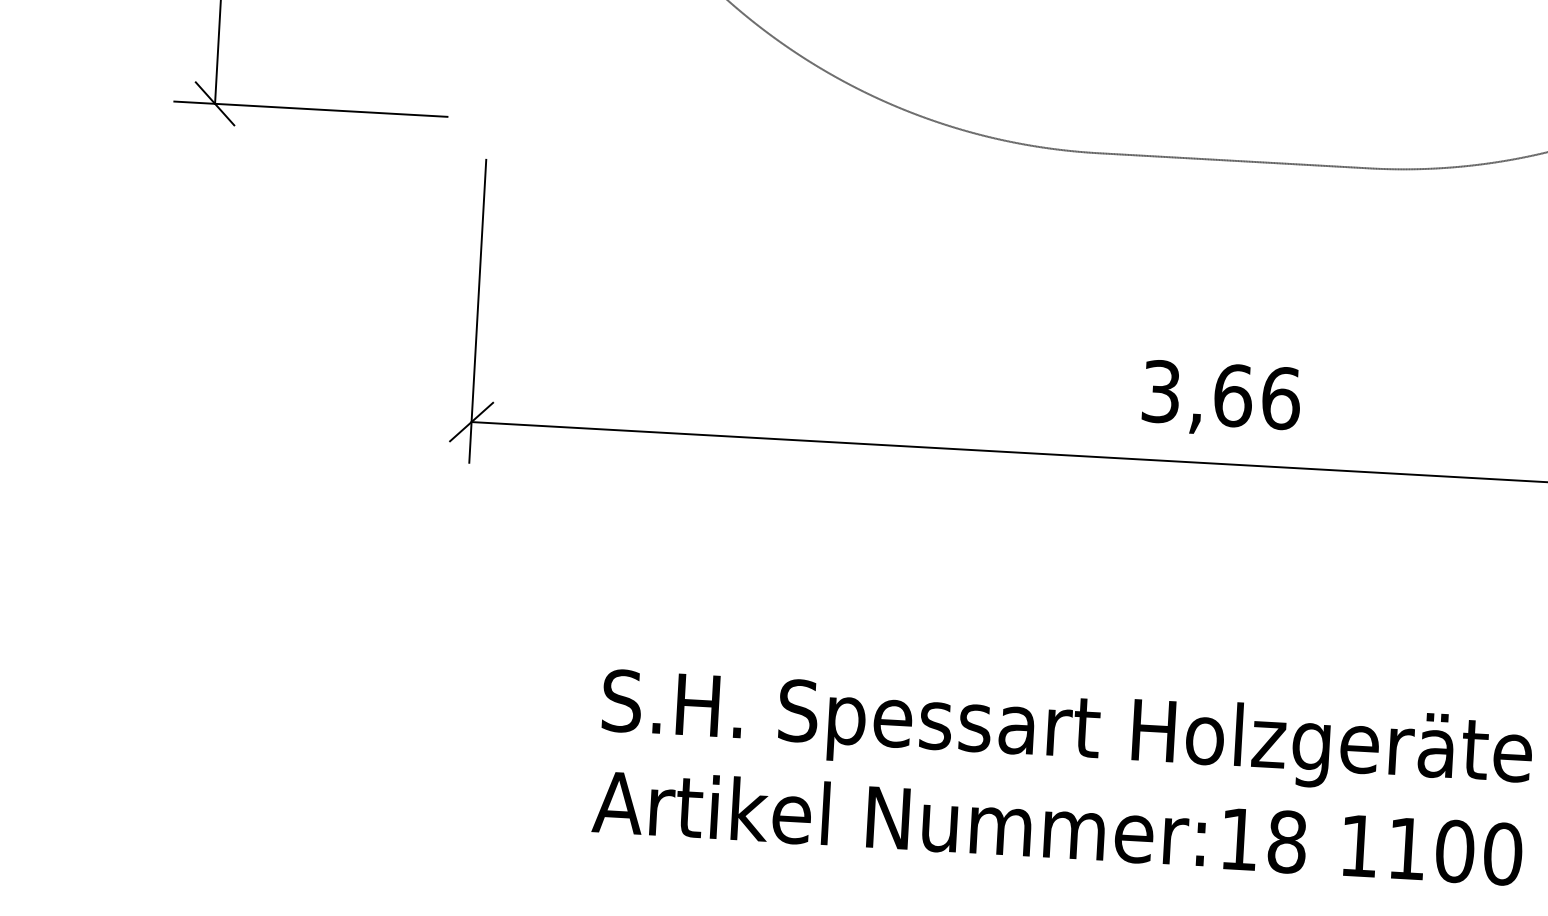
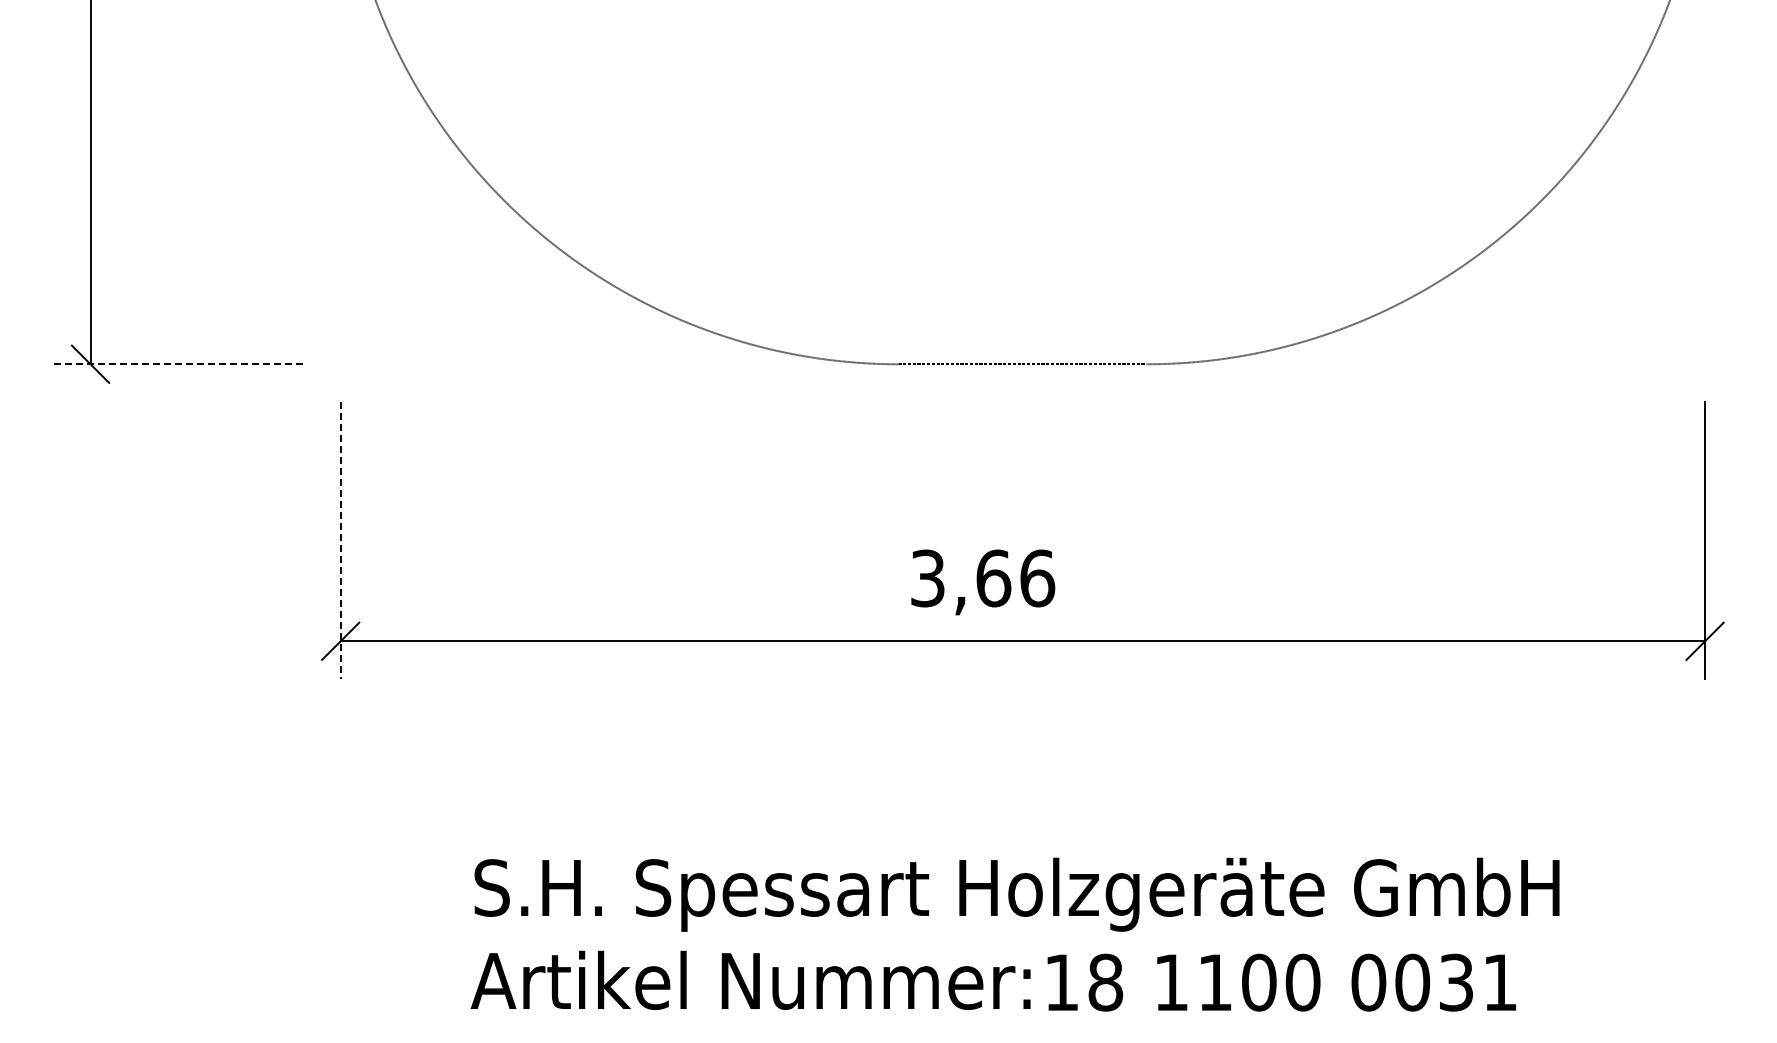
line: (311, 109) -> (178, 364), solid -> dashed
line: (477, 311) -> (340, 540), solid -> dashed
text: (1221, 399) -> (983, 582), moved

